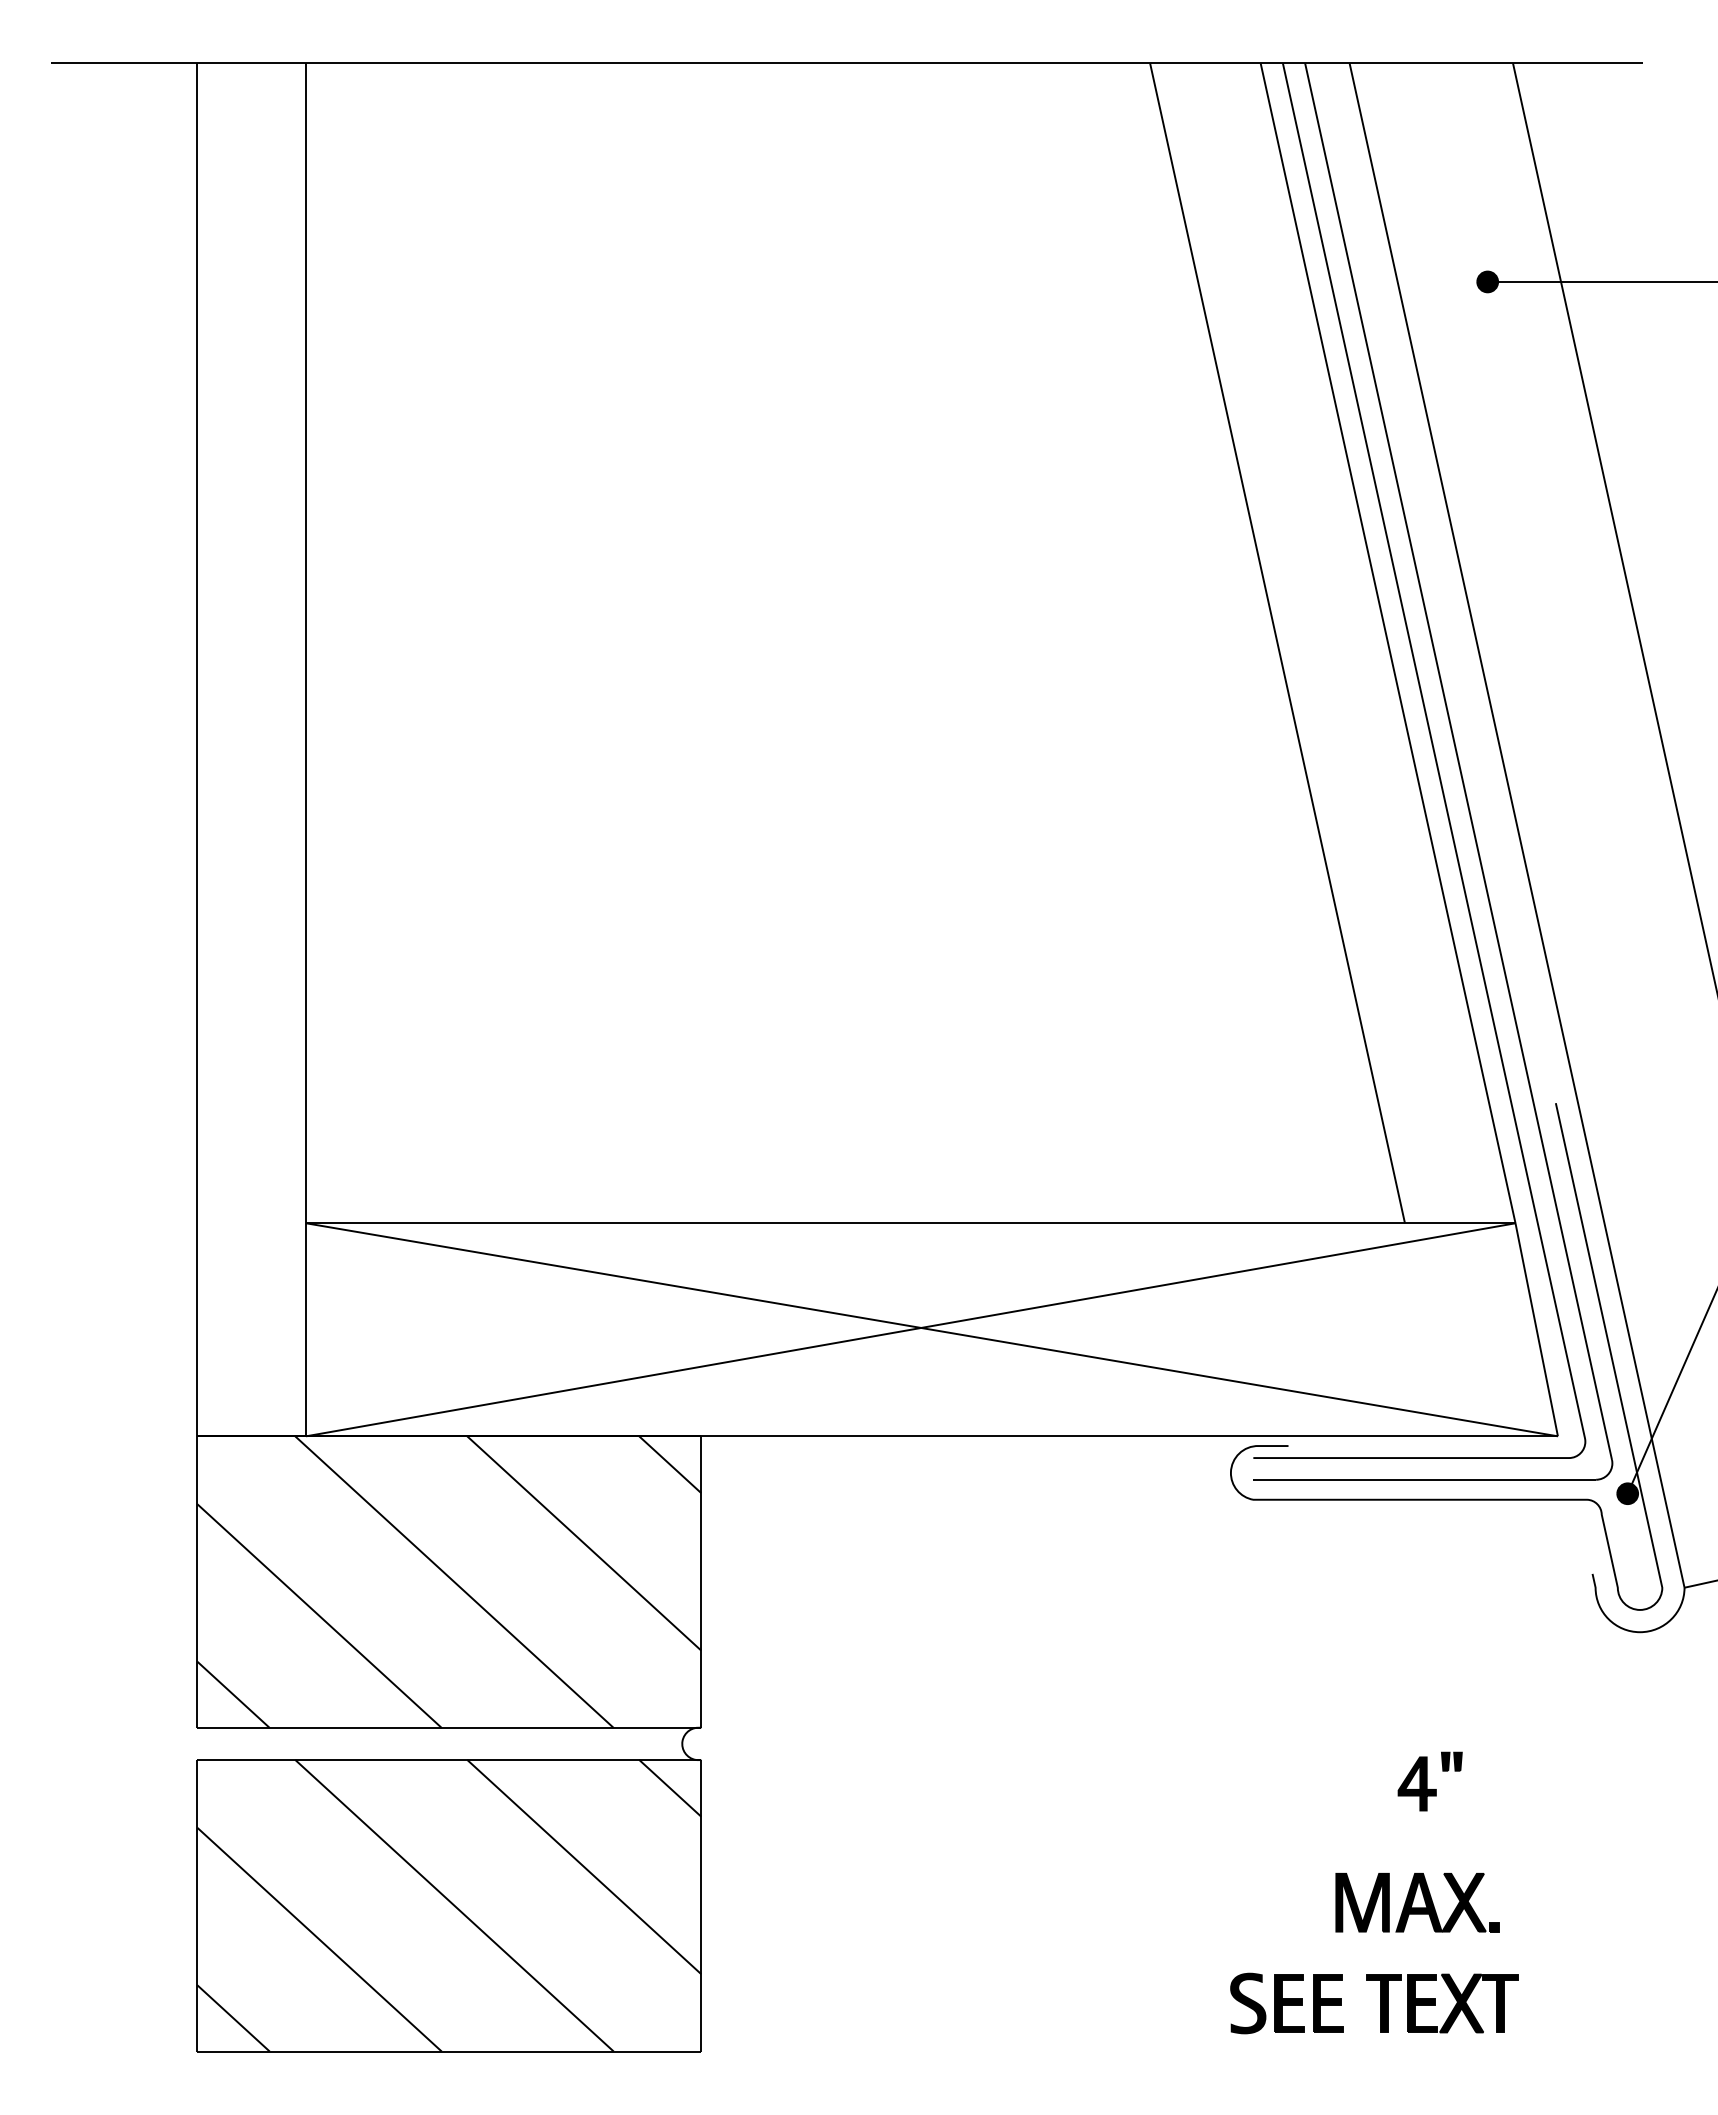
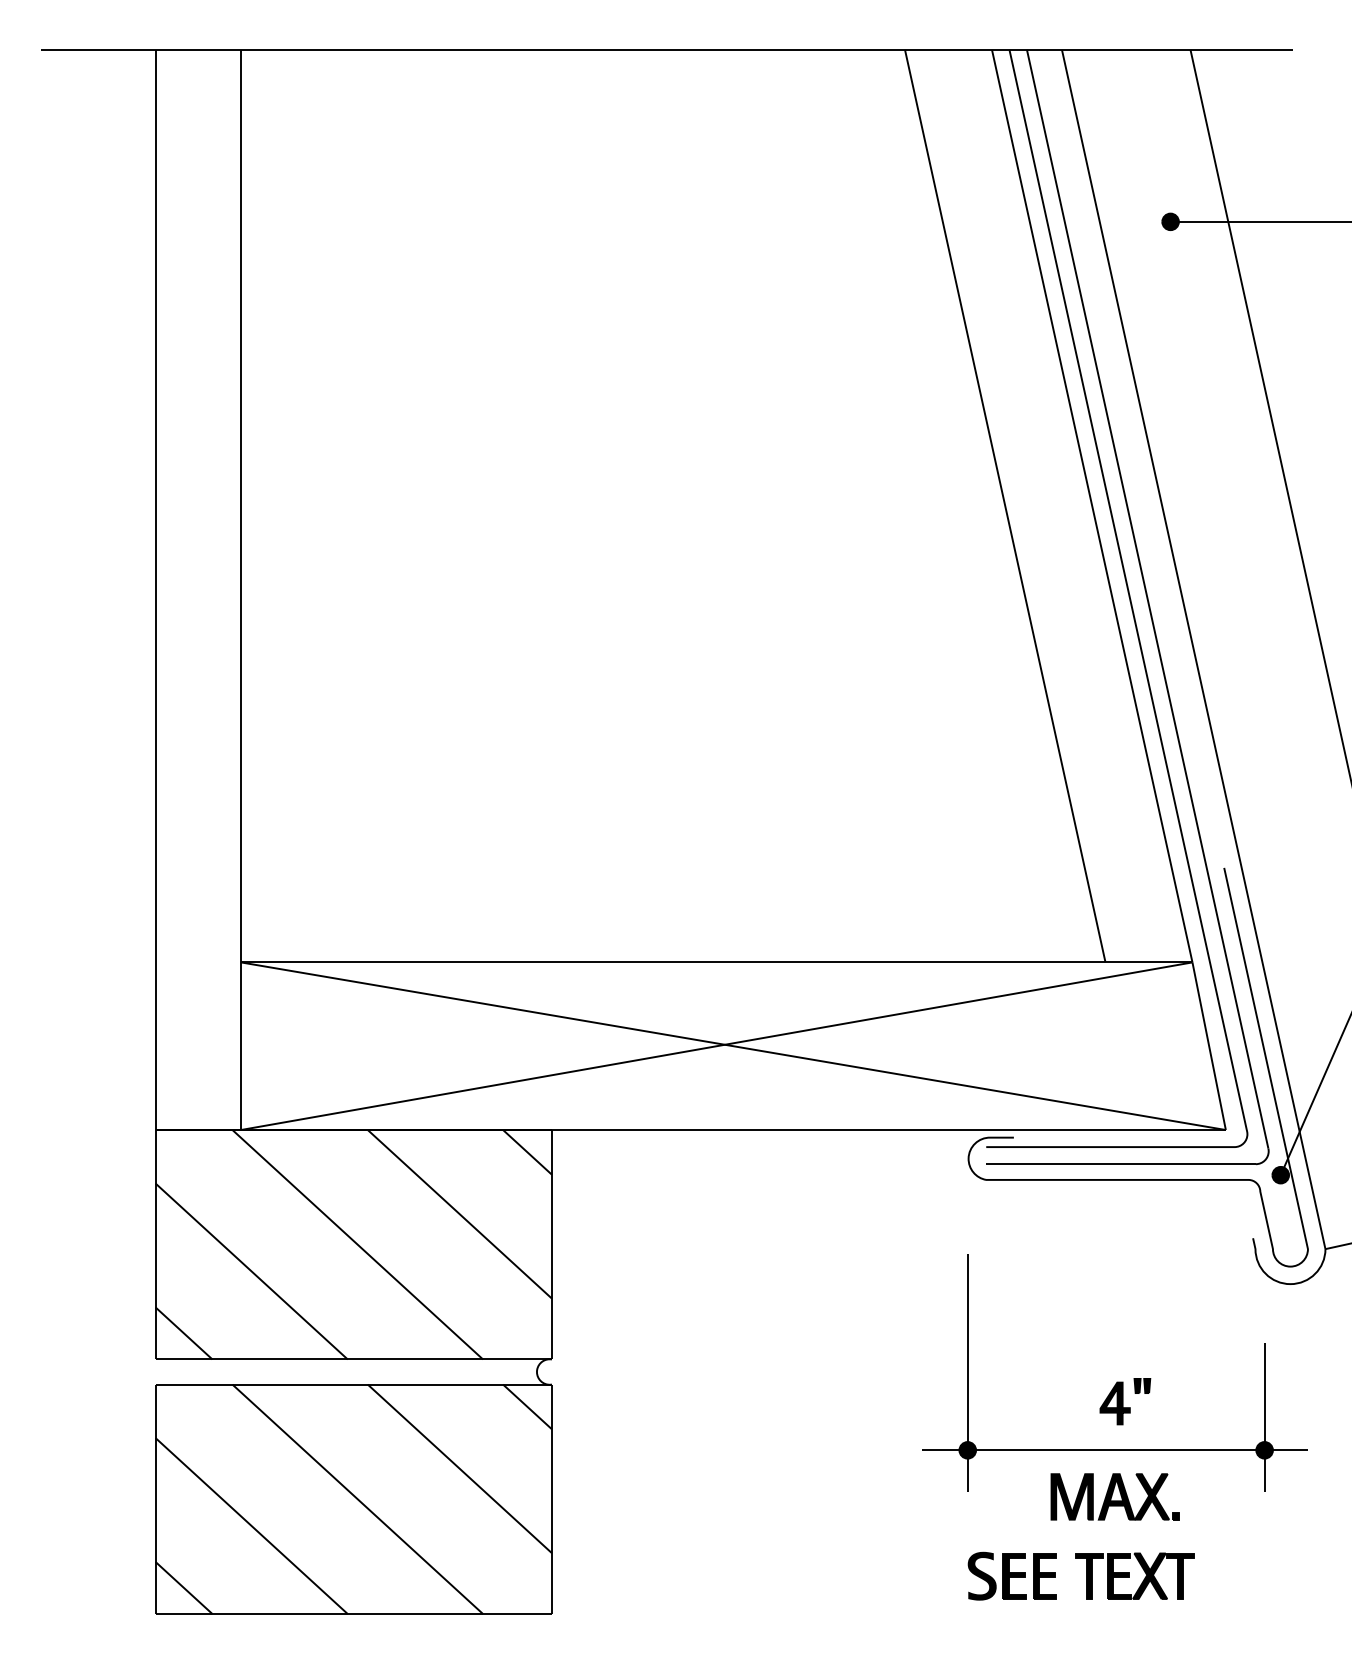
part: (1417, 1842) -> (1115, 1449), added

